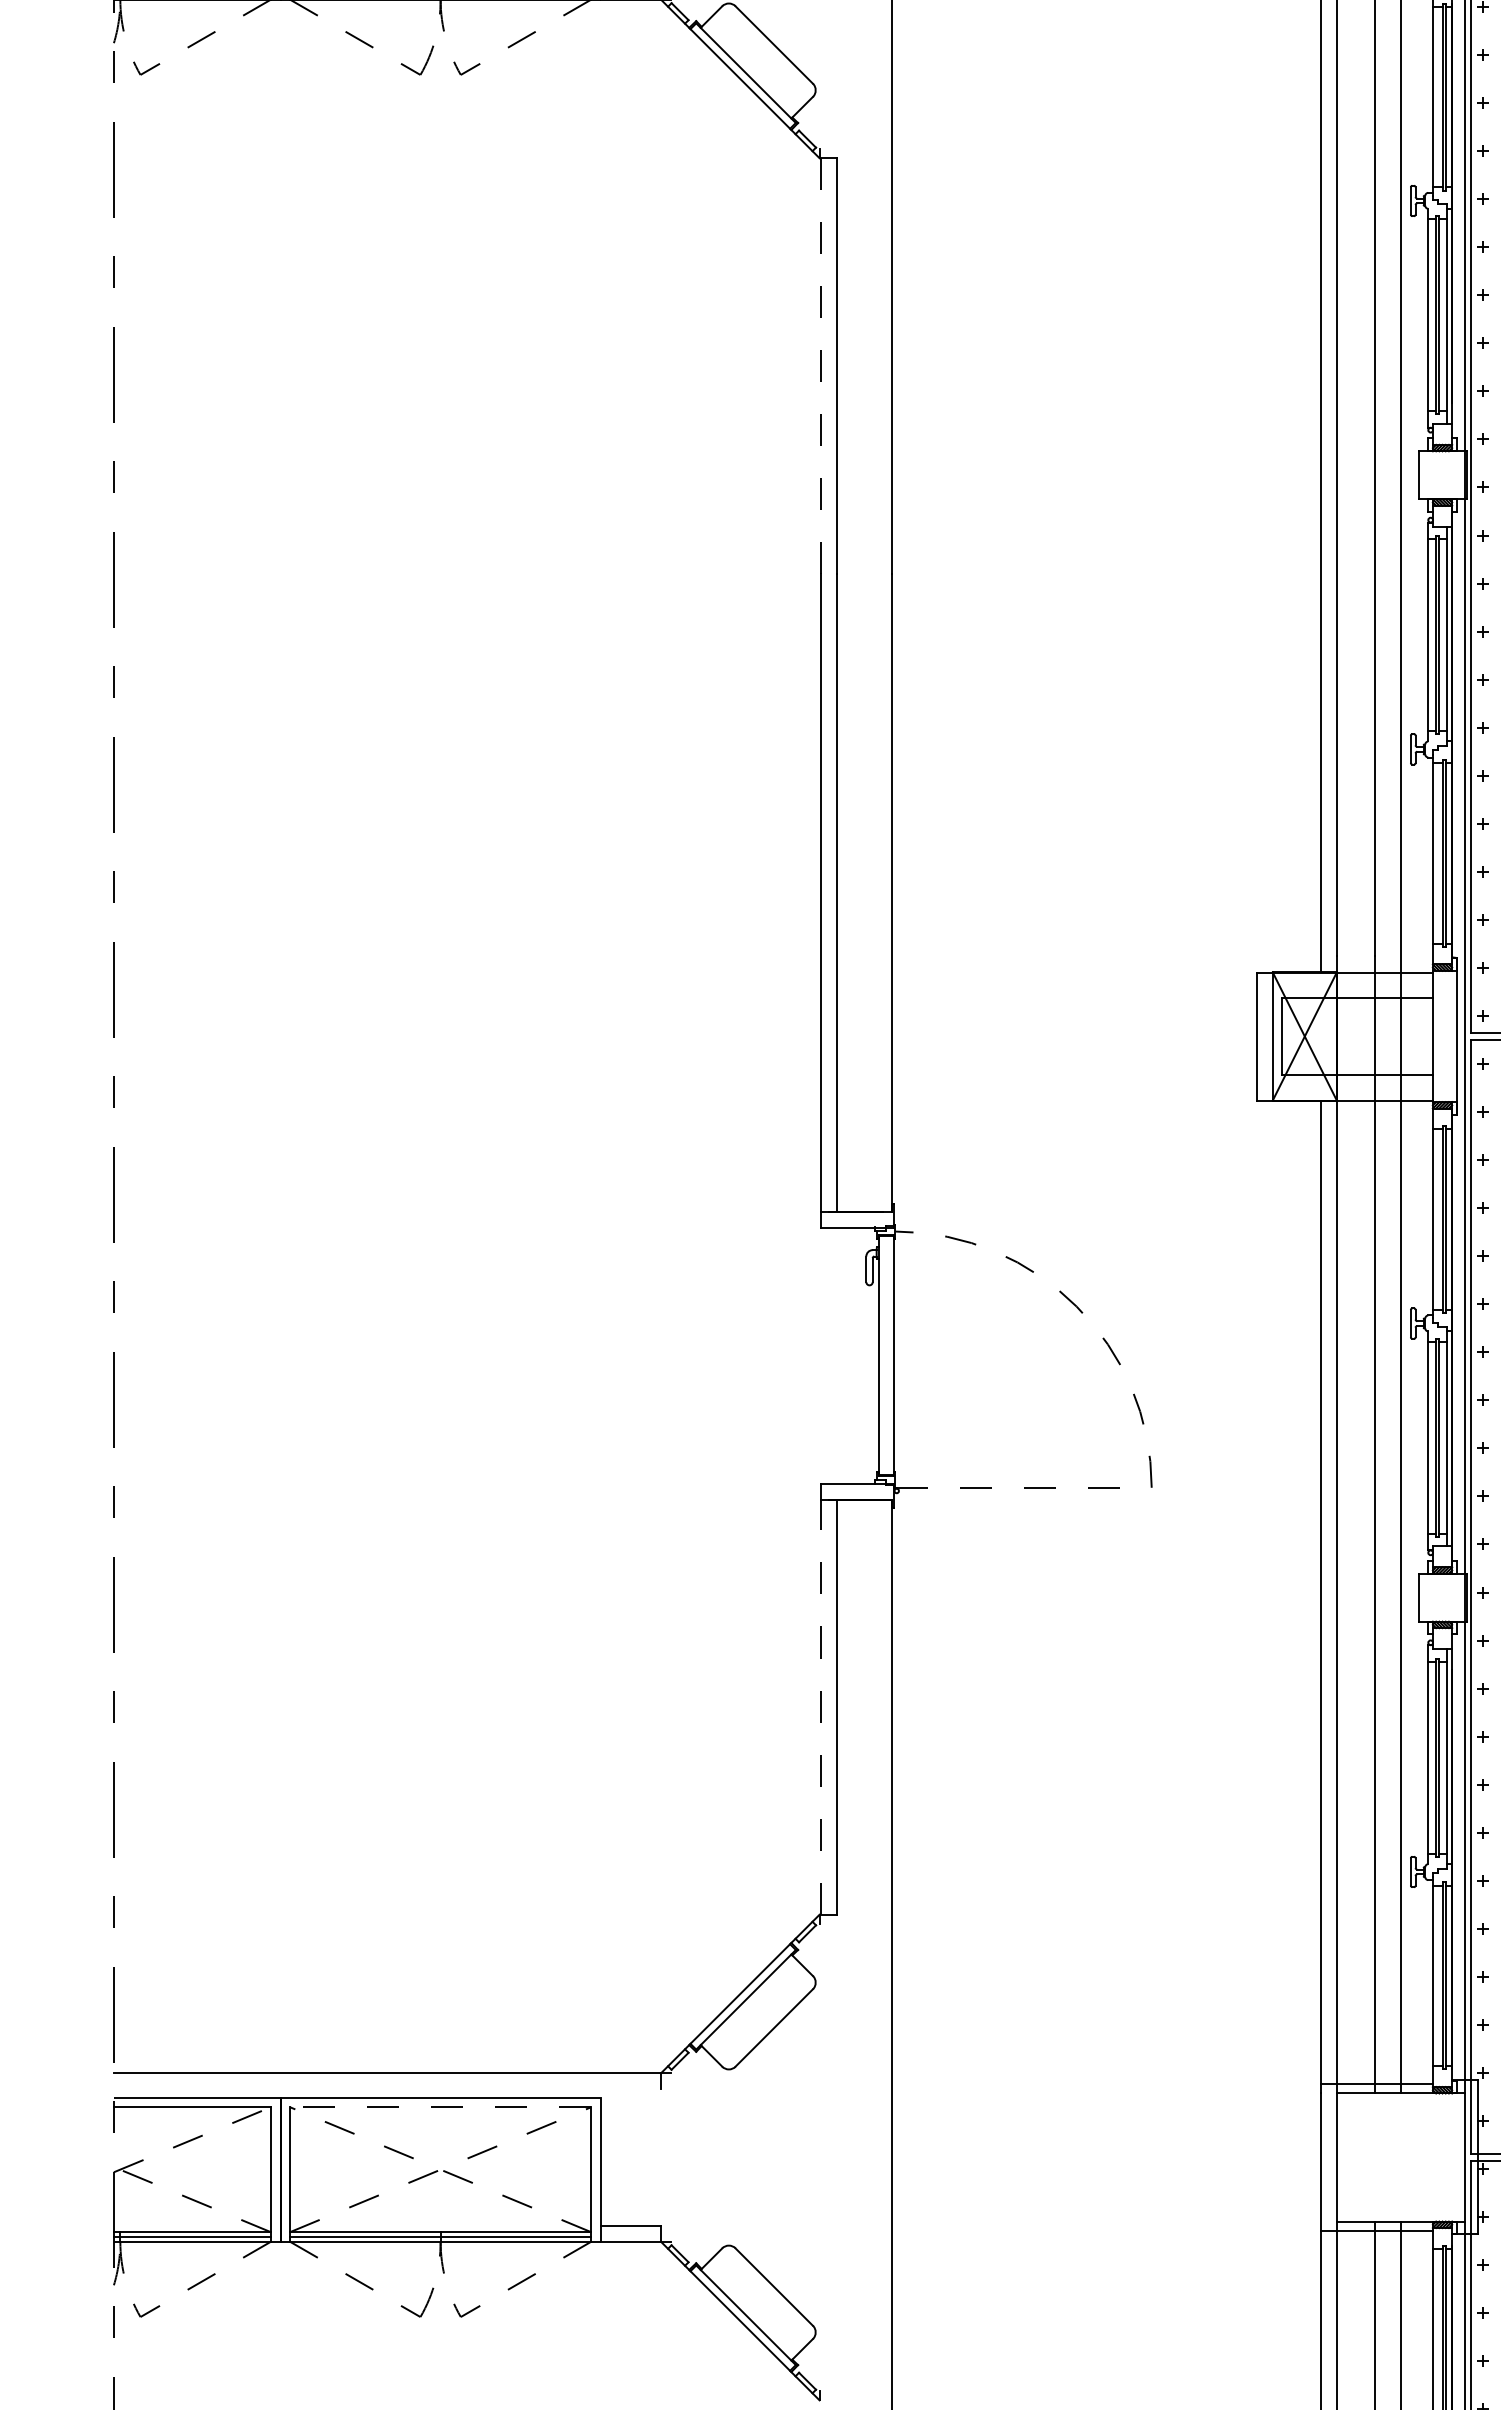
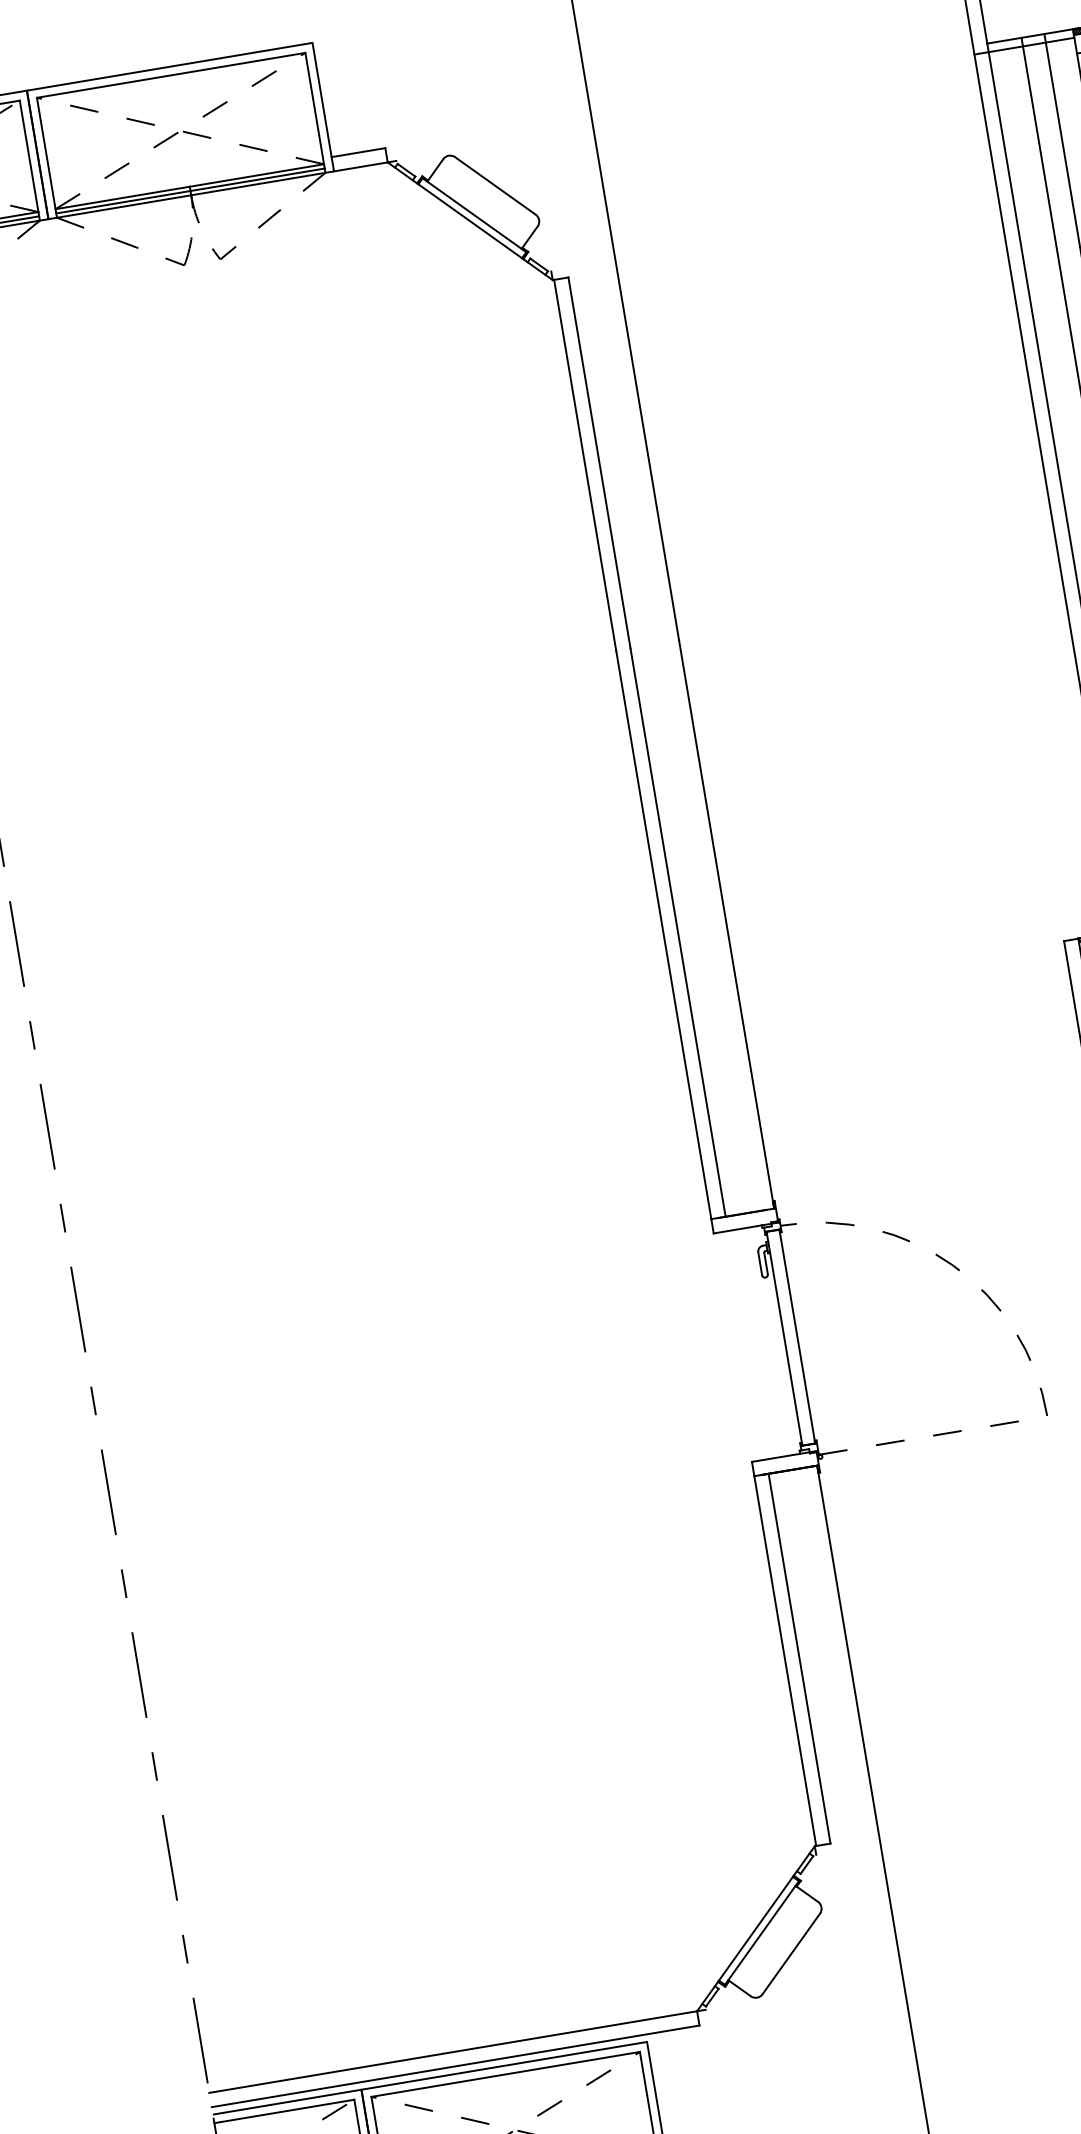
line: (821, 365) -> (585, 464), dashed -> solid
line: (821, 1706) -> (785, 1660), dashed -> solid
line: (387, 2089) -> (455, 2066), added
line: (440, 2107) -> (505, 2074), dashed -> solid

